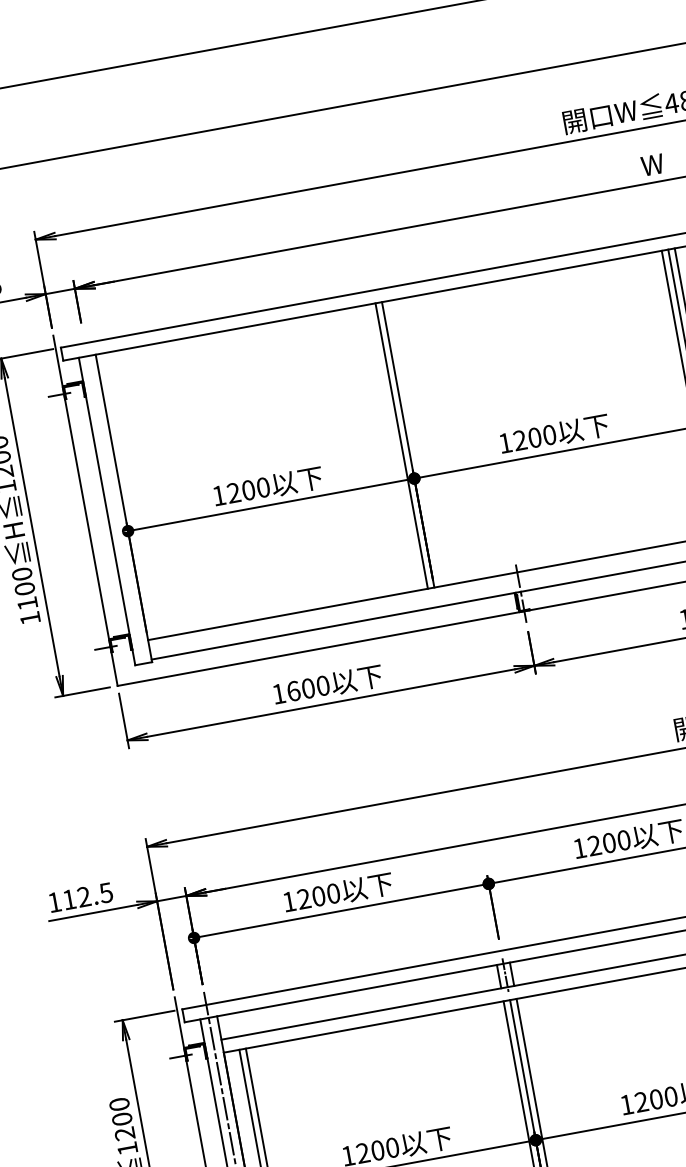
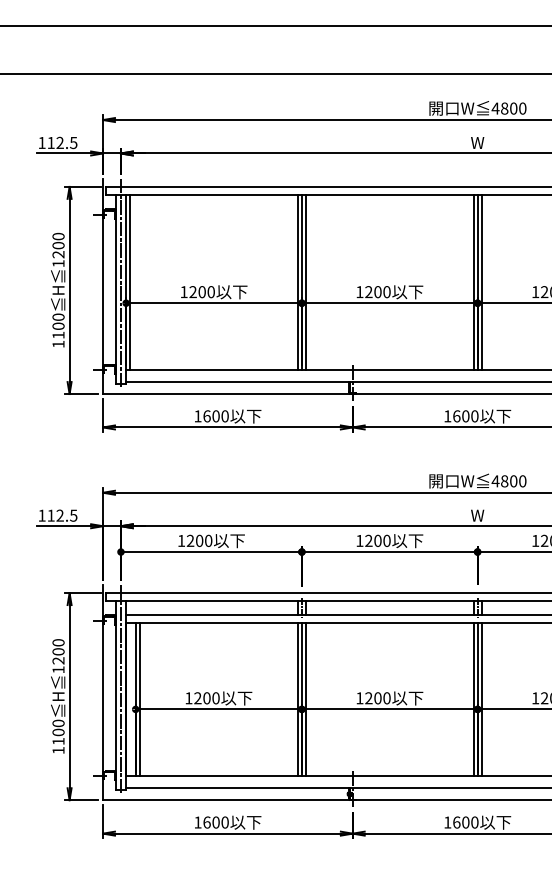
line: (414, 443) -> (305, 282), added
line: (128, 496) -> (130, 282), added
line: (113, 500) -> (120, 283), added

